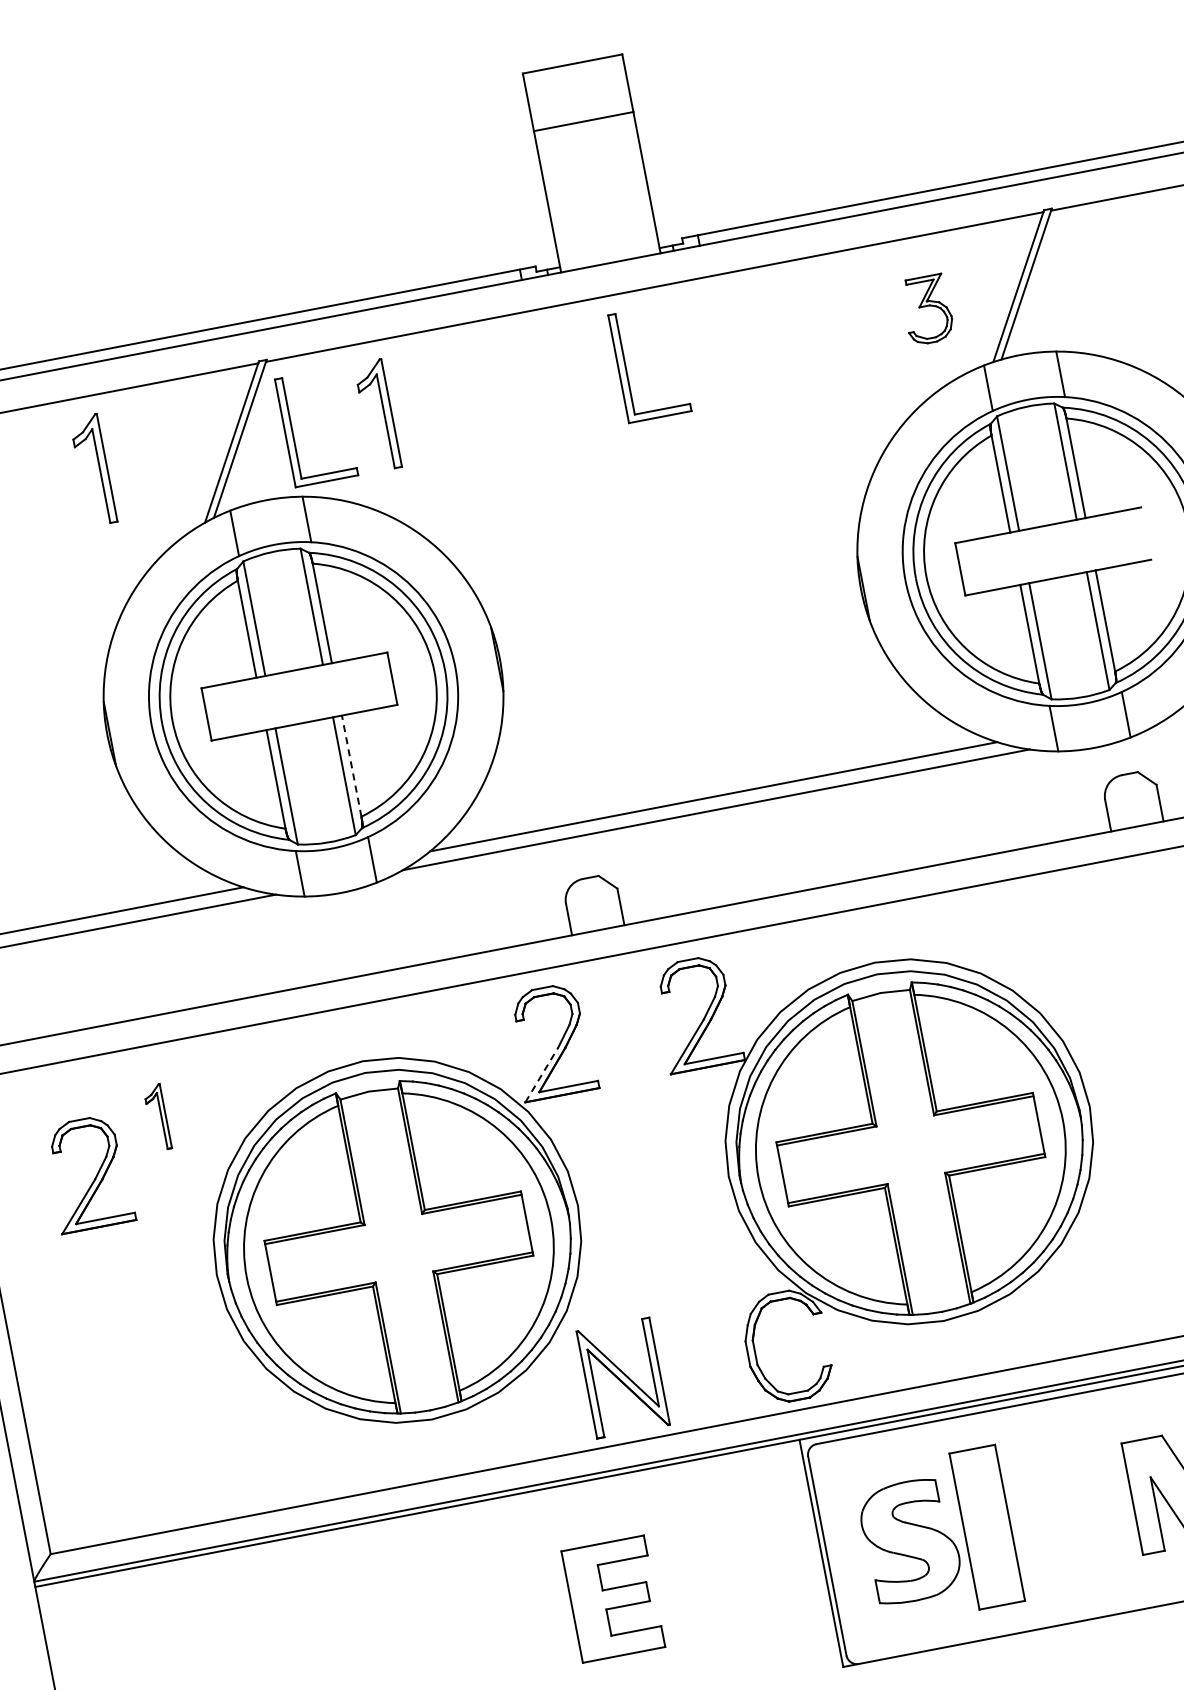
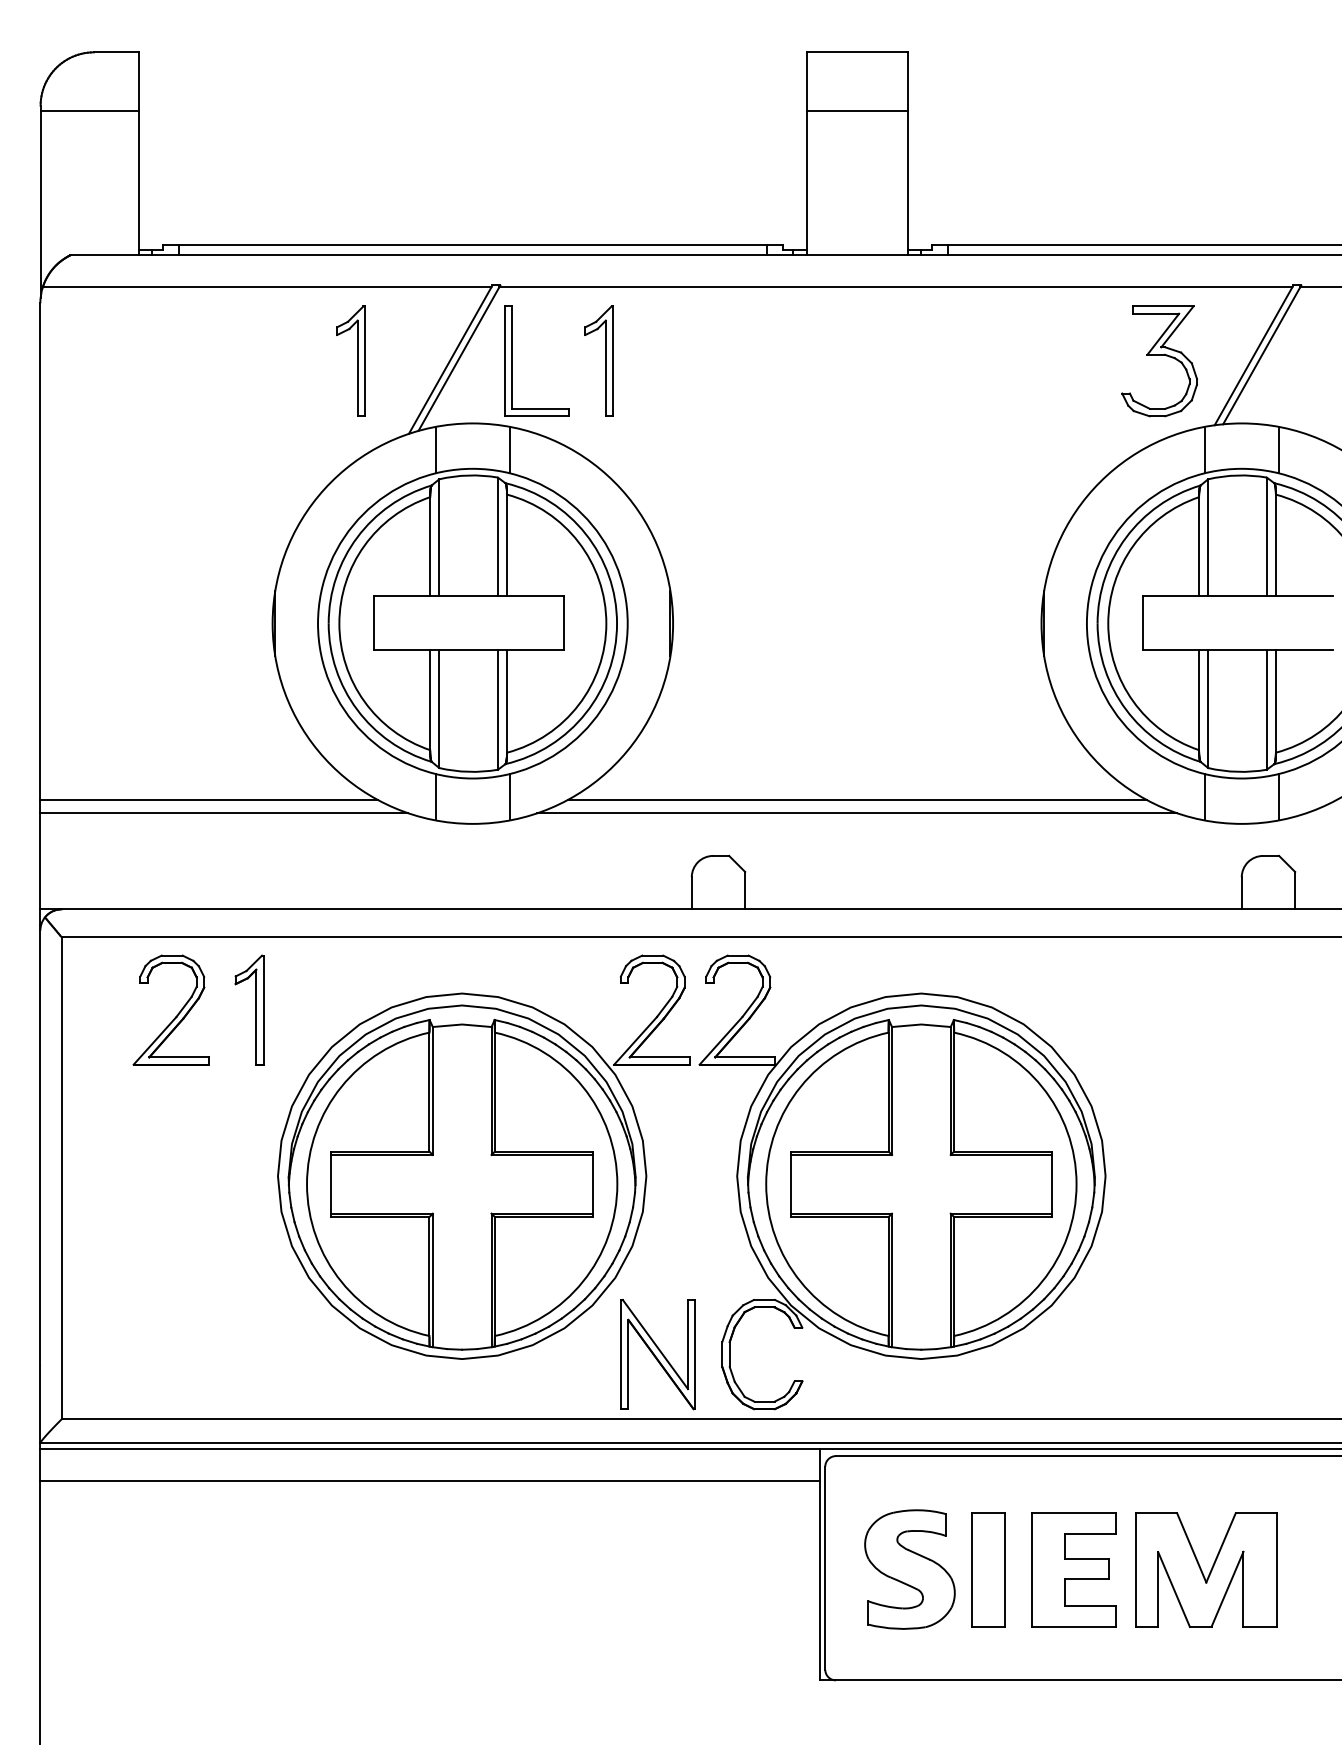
part: (927, 310) -> (1159, 361), size x1.67
part: (626, 366) -> (852, 360), removed
part: (99, 468) -> (357, 360), moved
line: (352, 766) -> (507, 701), dashed -> solid
line: (541, 1074) -> (635, 1040), dashed -> solid
part: (157, 1117) -> (249, 1009), size x1.67
part: (891, 1151) -> (902, 1182), moved
part: (95, 1175) -> (177, 1013), moved
part: (987, 1526) -> (988, 1569), size x0.71
line: (422, 1544) -> (429, 1480), added
part: (613, 1598) -> (1073, 1569), moved

